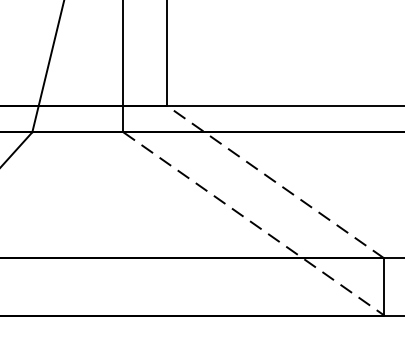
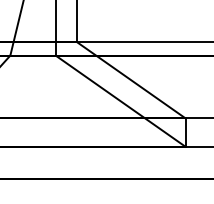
line: (275, 182) -> (131, 80), dashed -> solid
line: (255, 224) -> (121, 101), dashed -> solid

